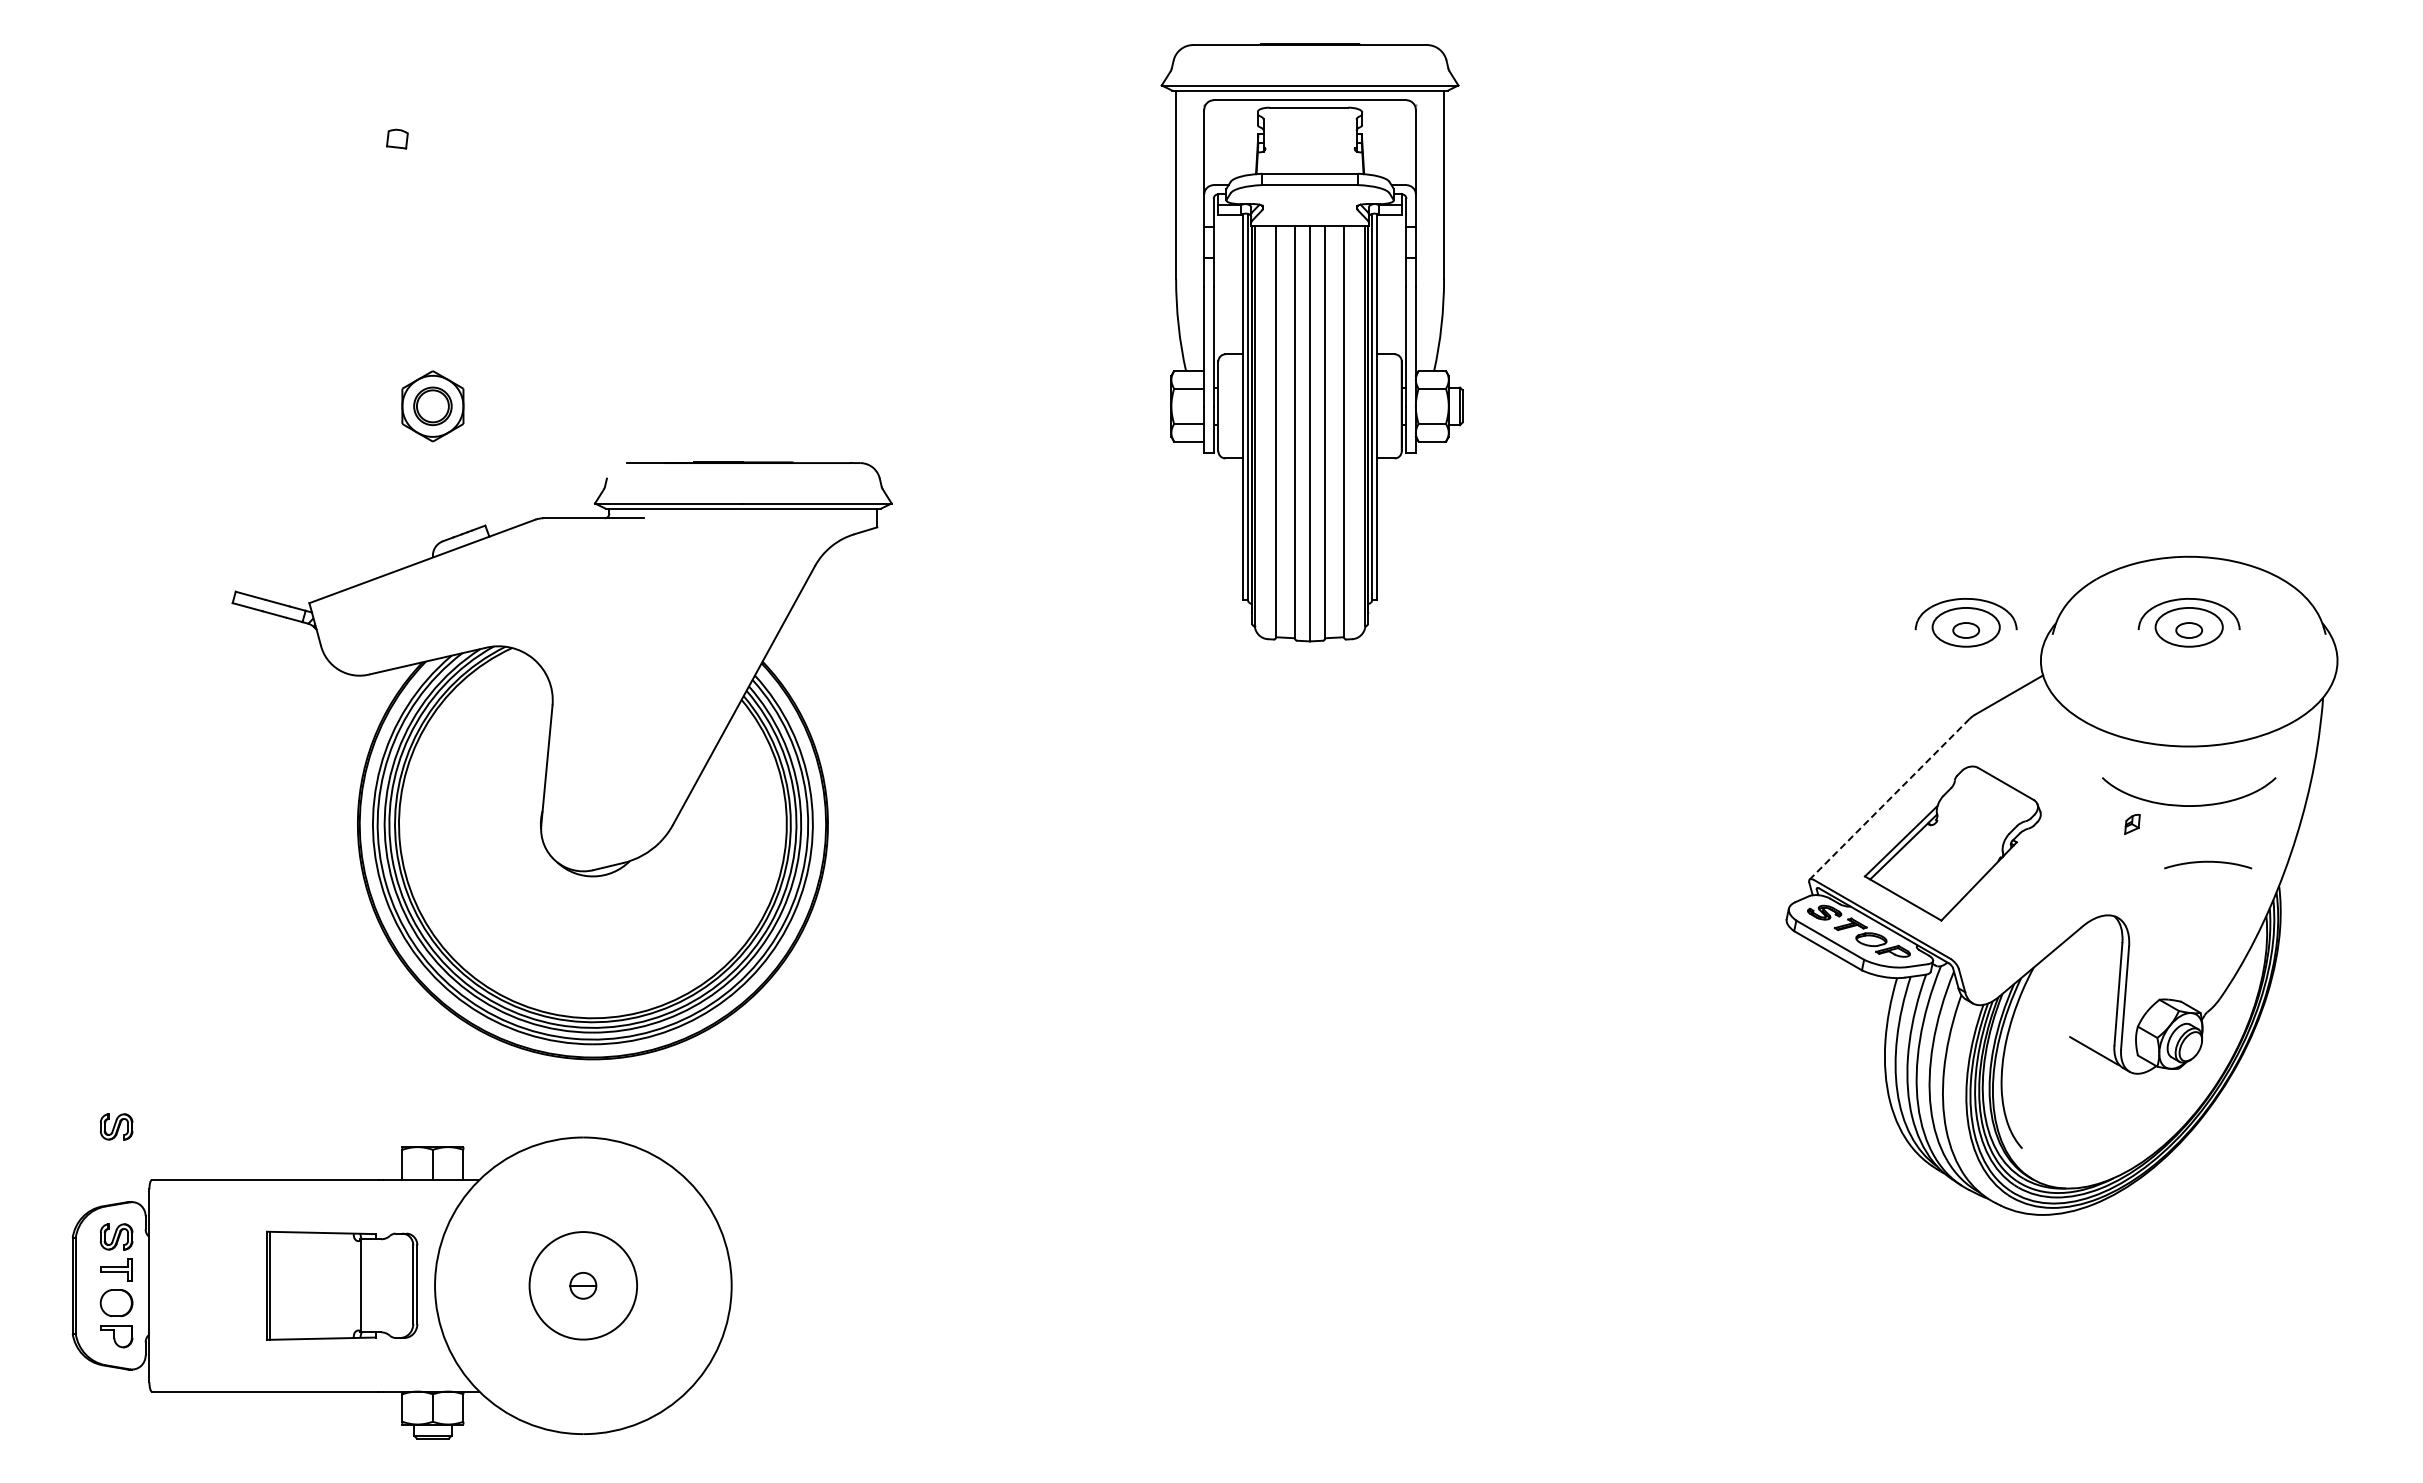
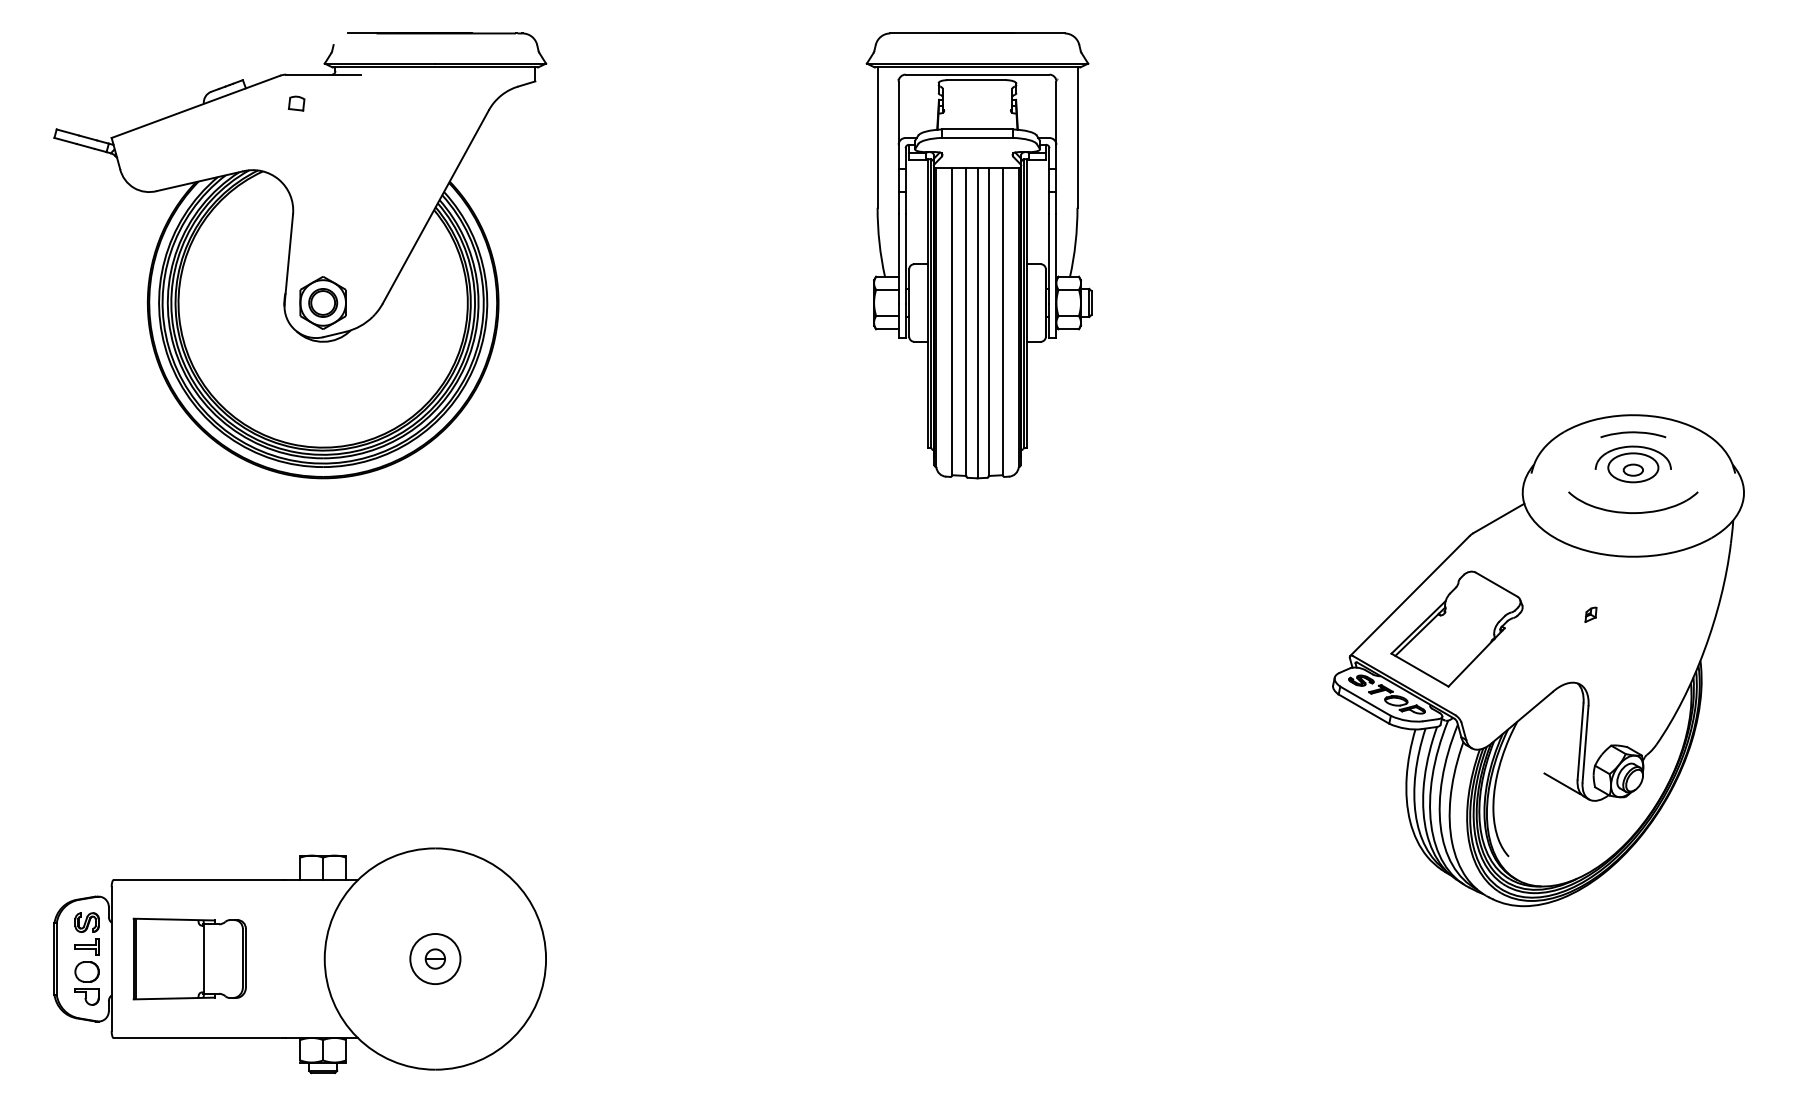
part: (1965, 622) -> (1466, 464), removed
part: (561, 760) -> (299, 255), moved
line: (1889, 799) -> (1409, 596), dashed -> solid
part: (2189, 805) -> (1633, 512), moved
curve: (2208, 862) -> (1633, 432), moved
part: (116, 1126) -> (87, 840), removed
part: (342, 1285) -> (190, 958), moved
circle: (582, 1285) -> (434, 958), size x0.62

